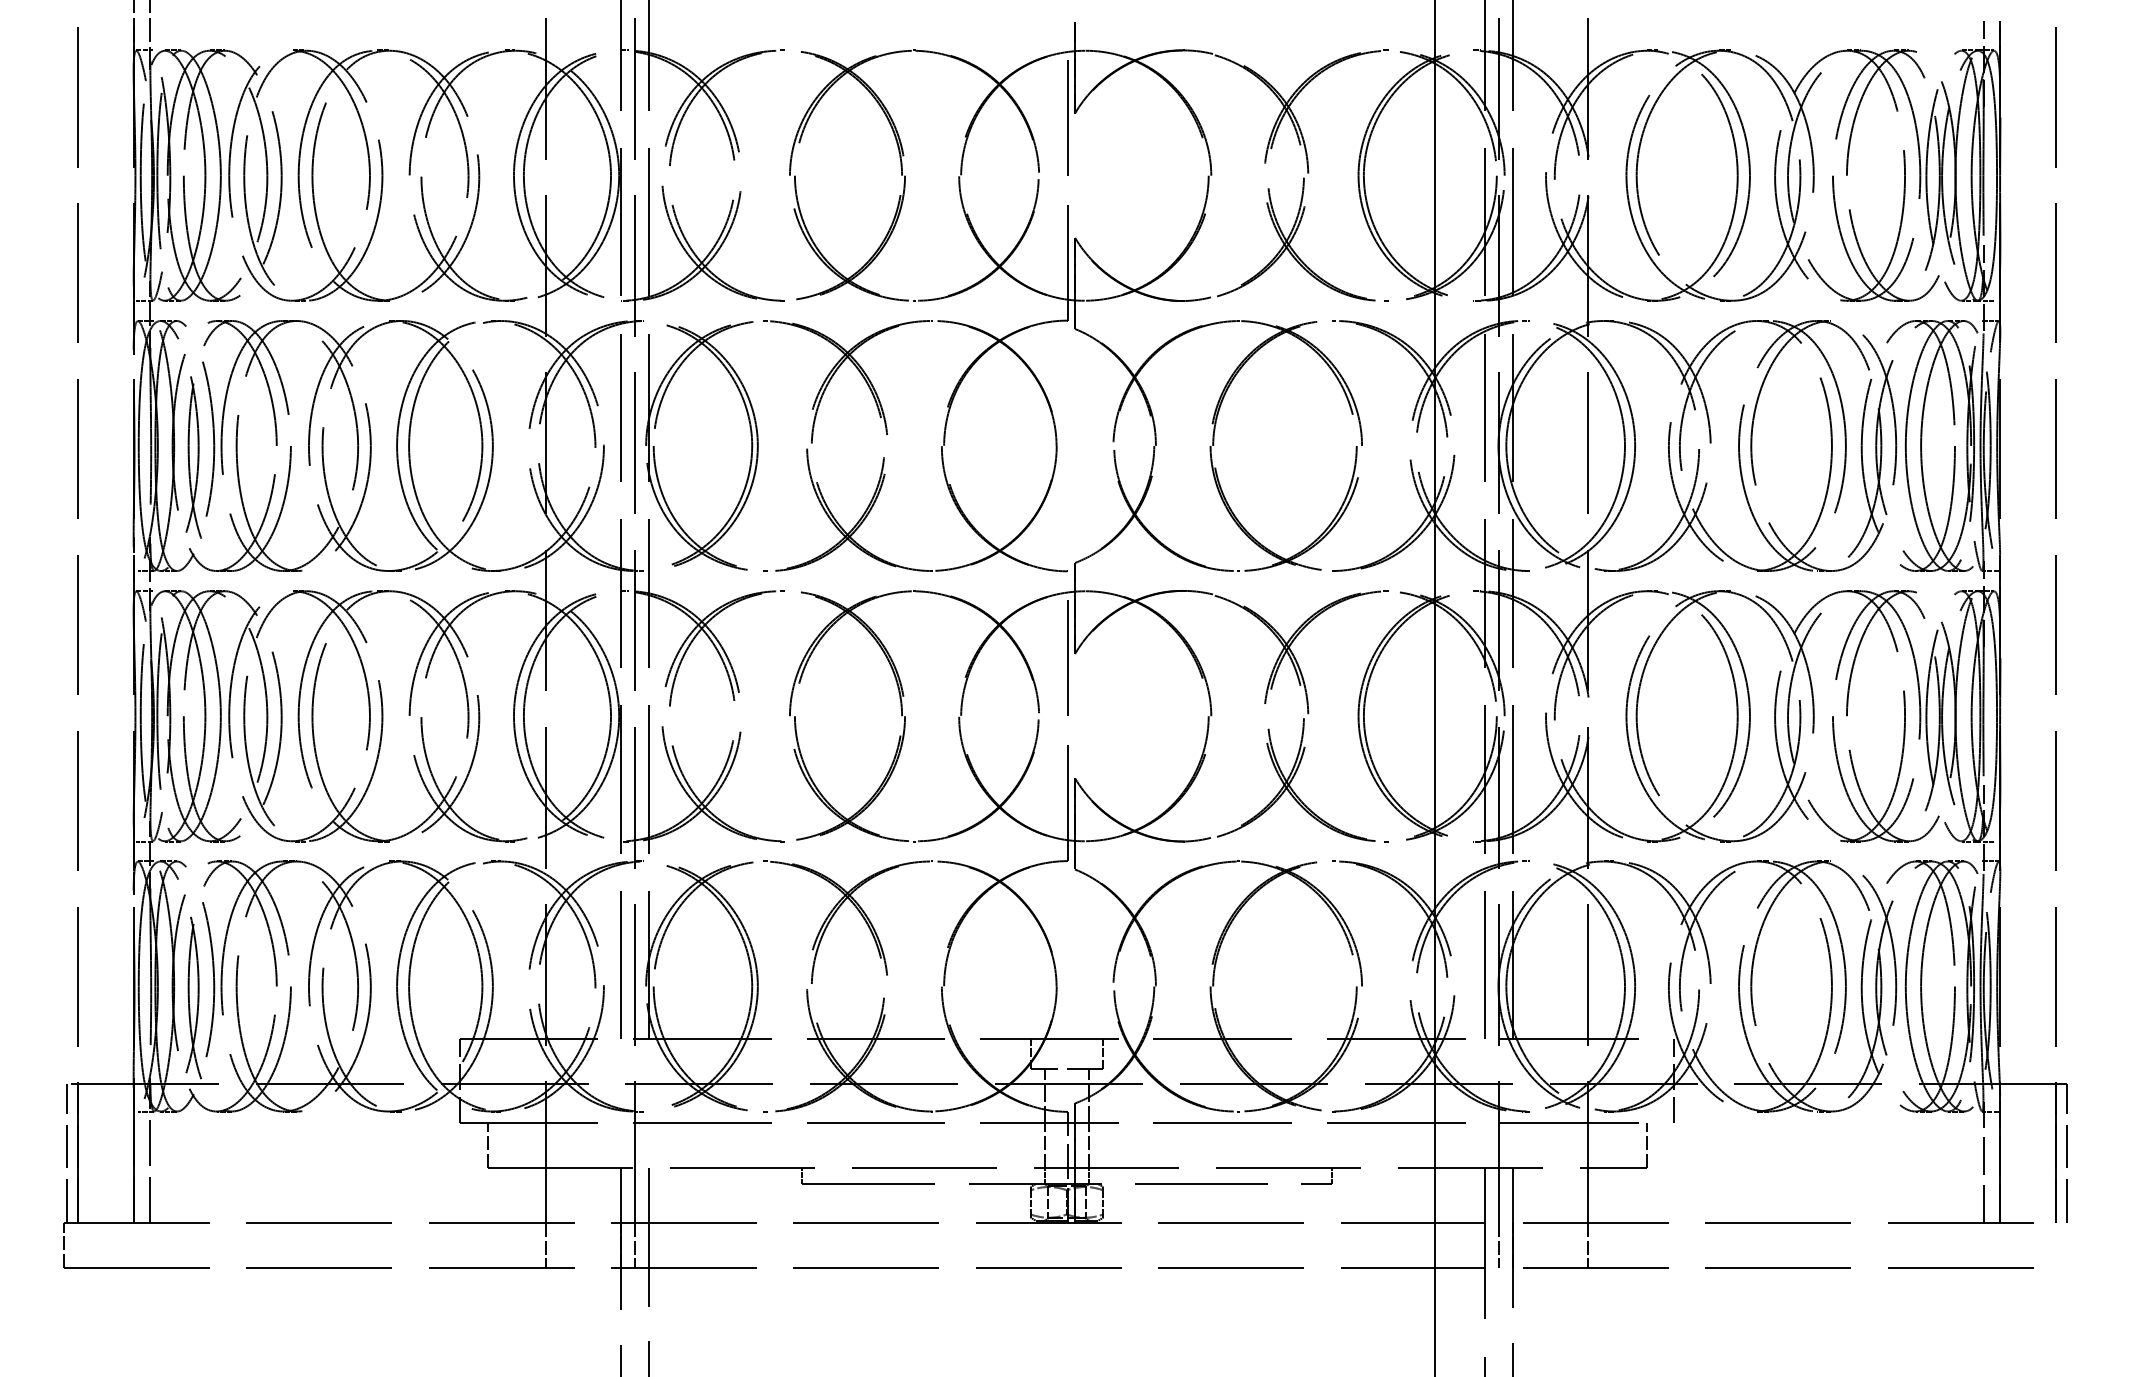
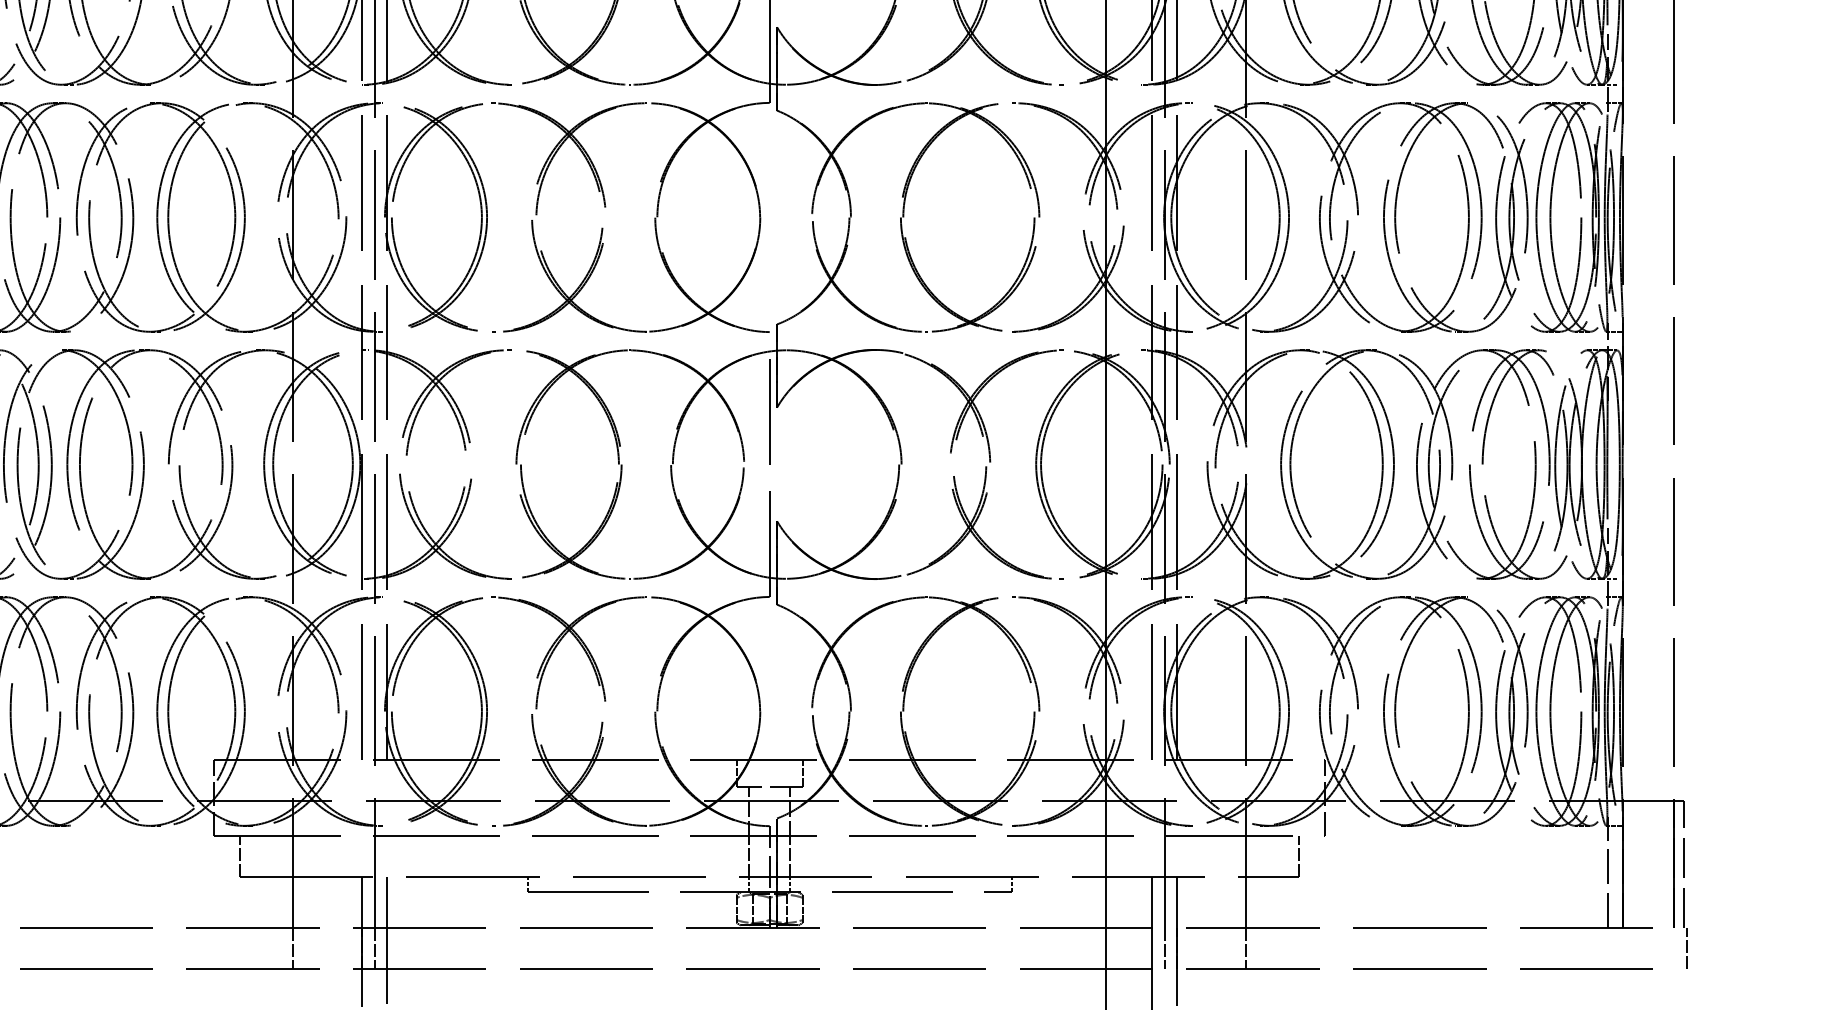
line: (2069, 1245) -> (1686, 948), added

